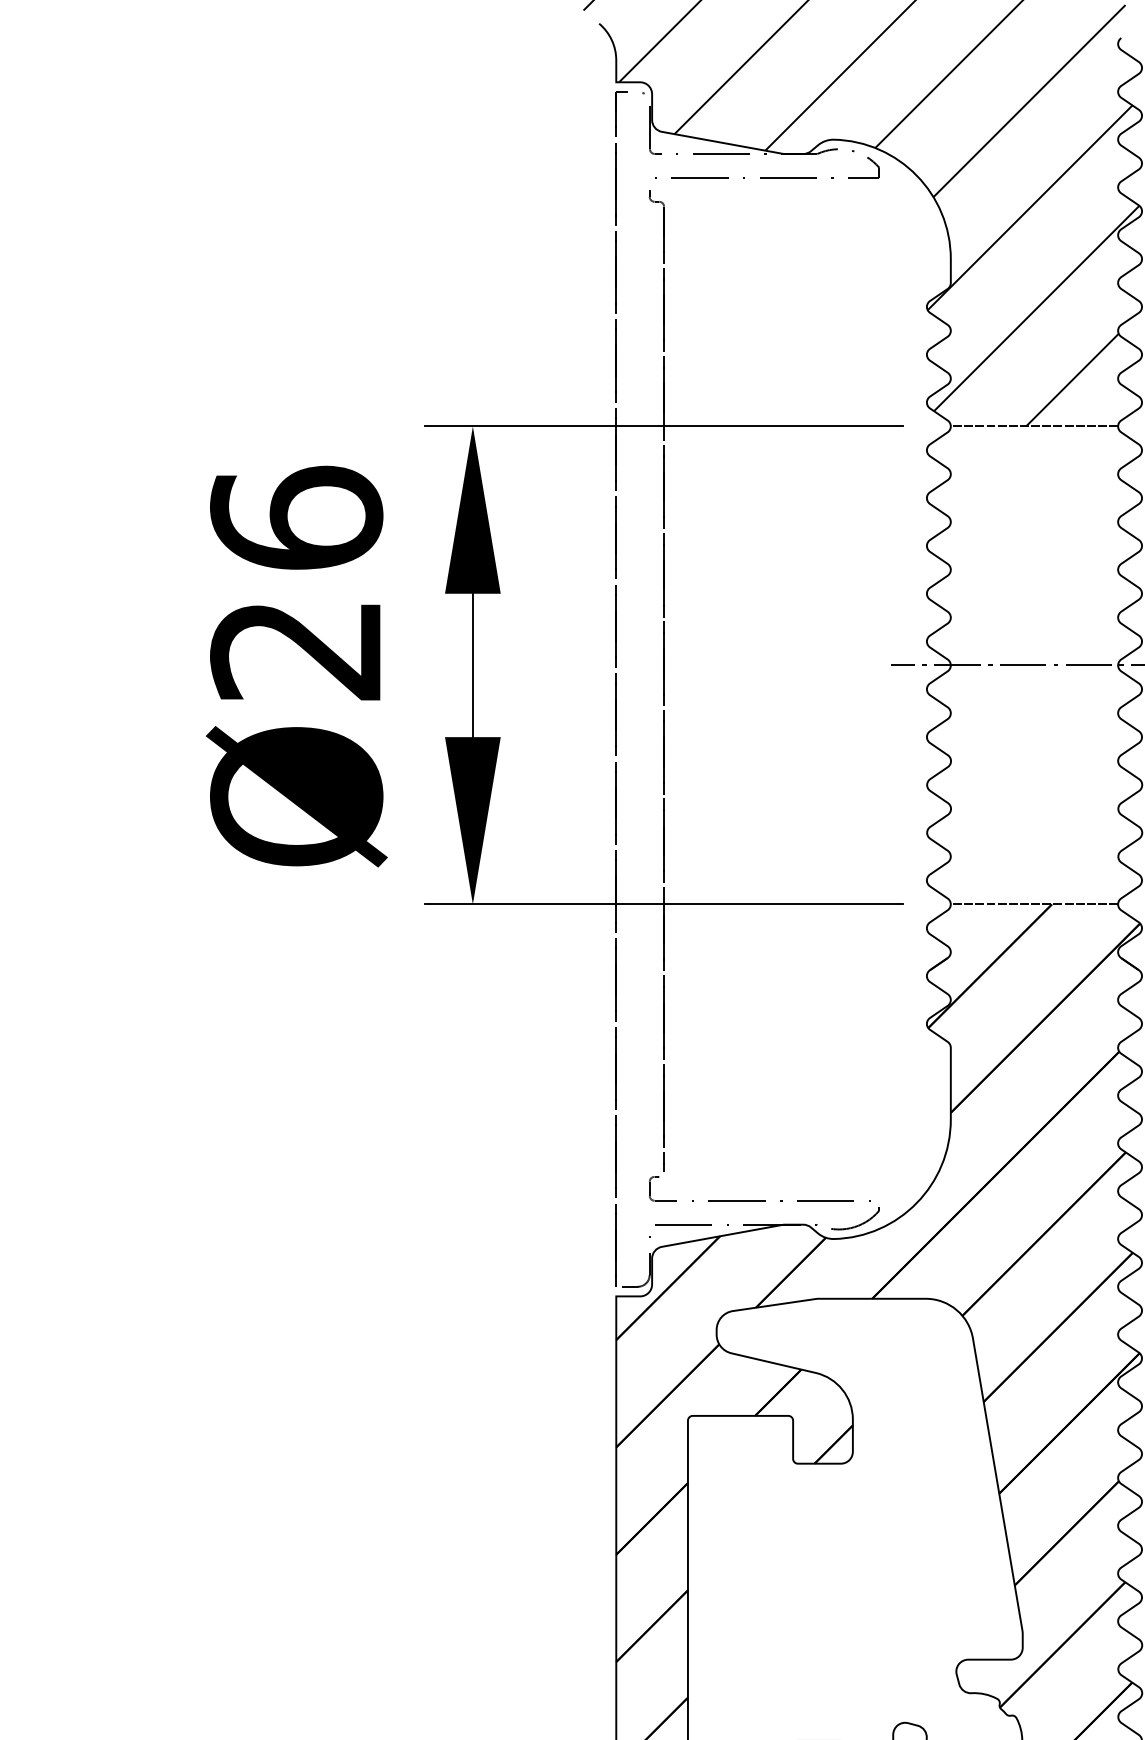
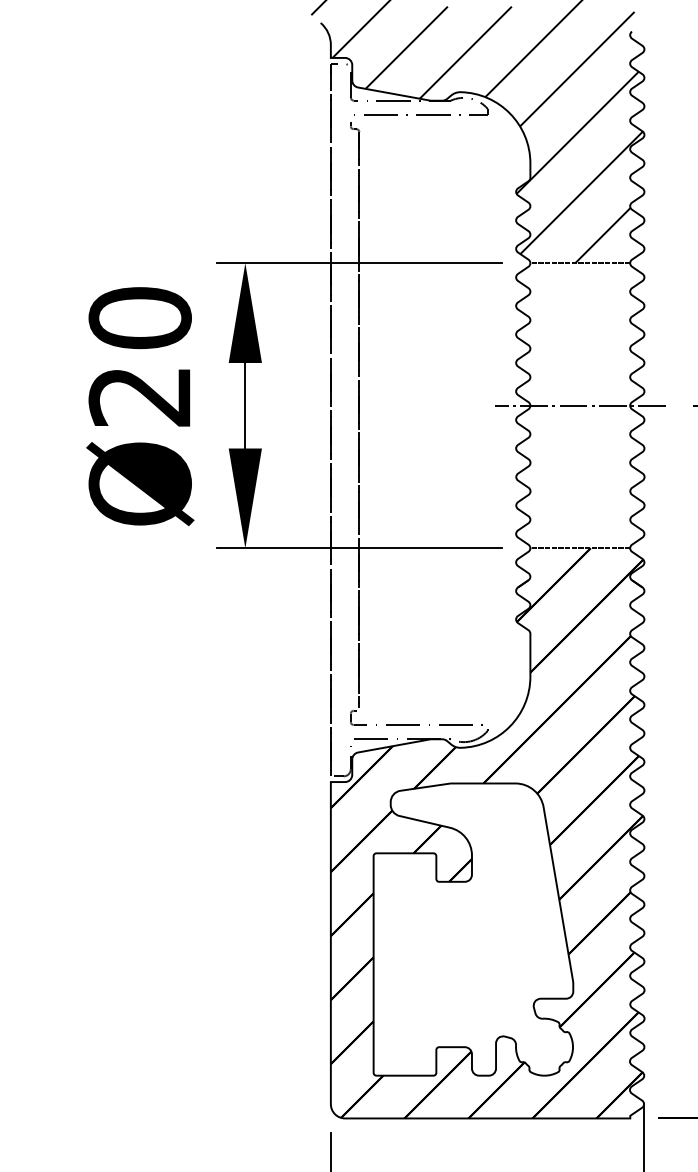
text: (295, 517) -> (139, 317), Ø26 -> Ø20

